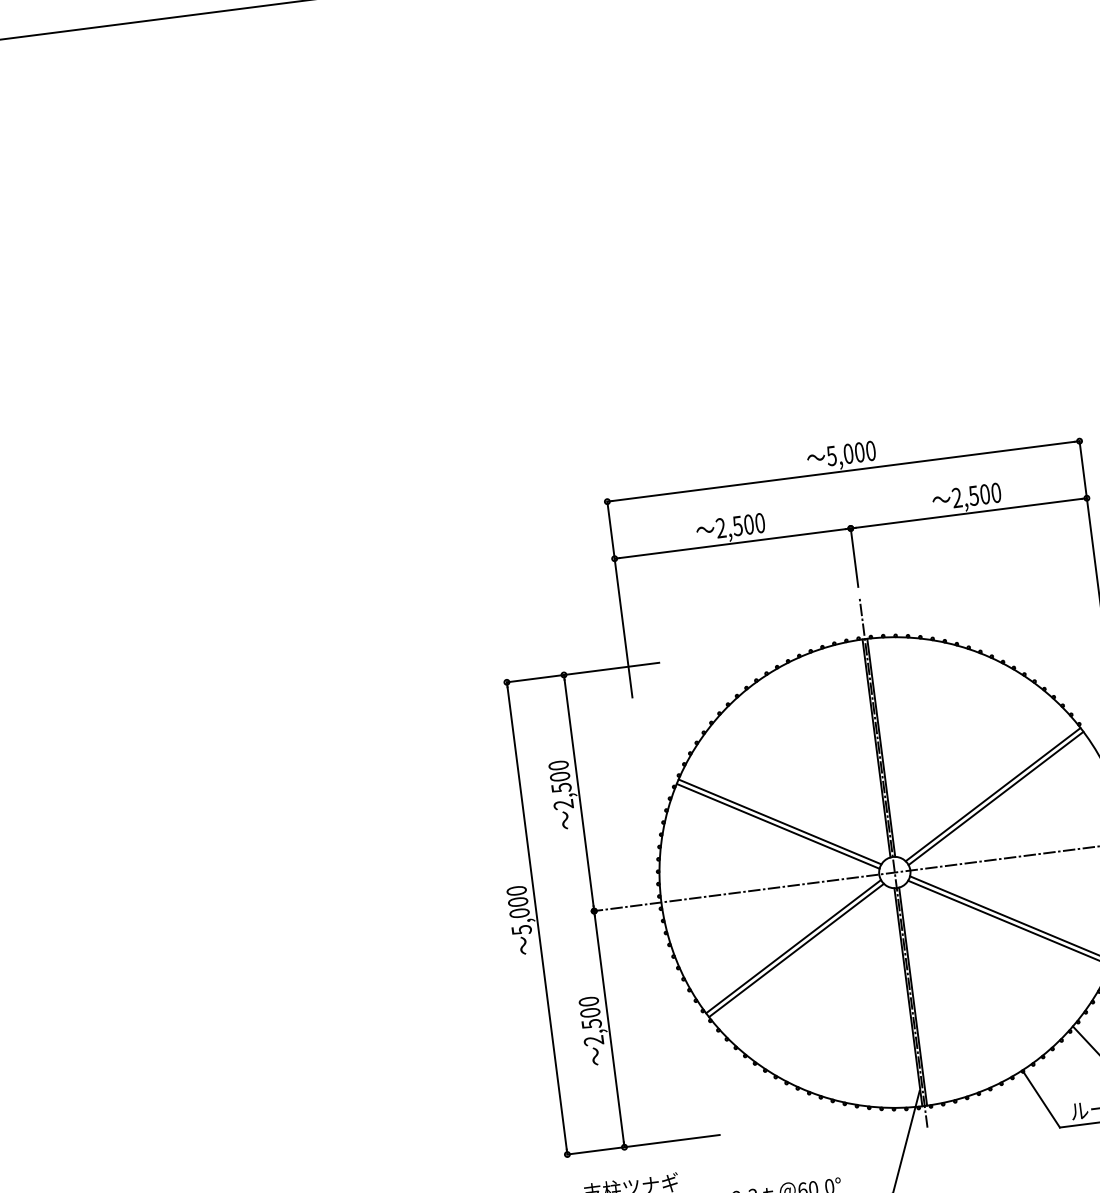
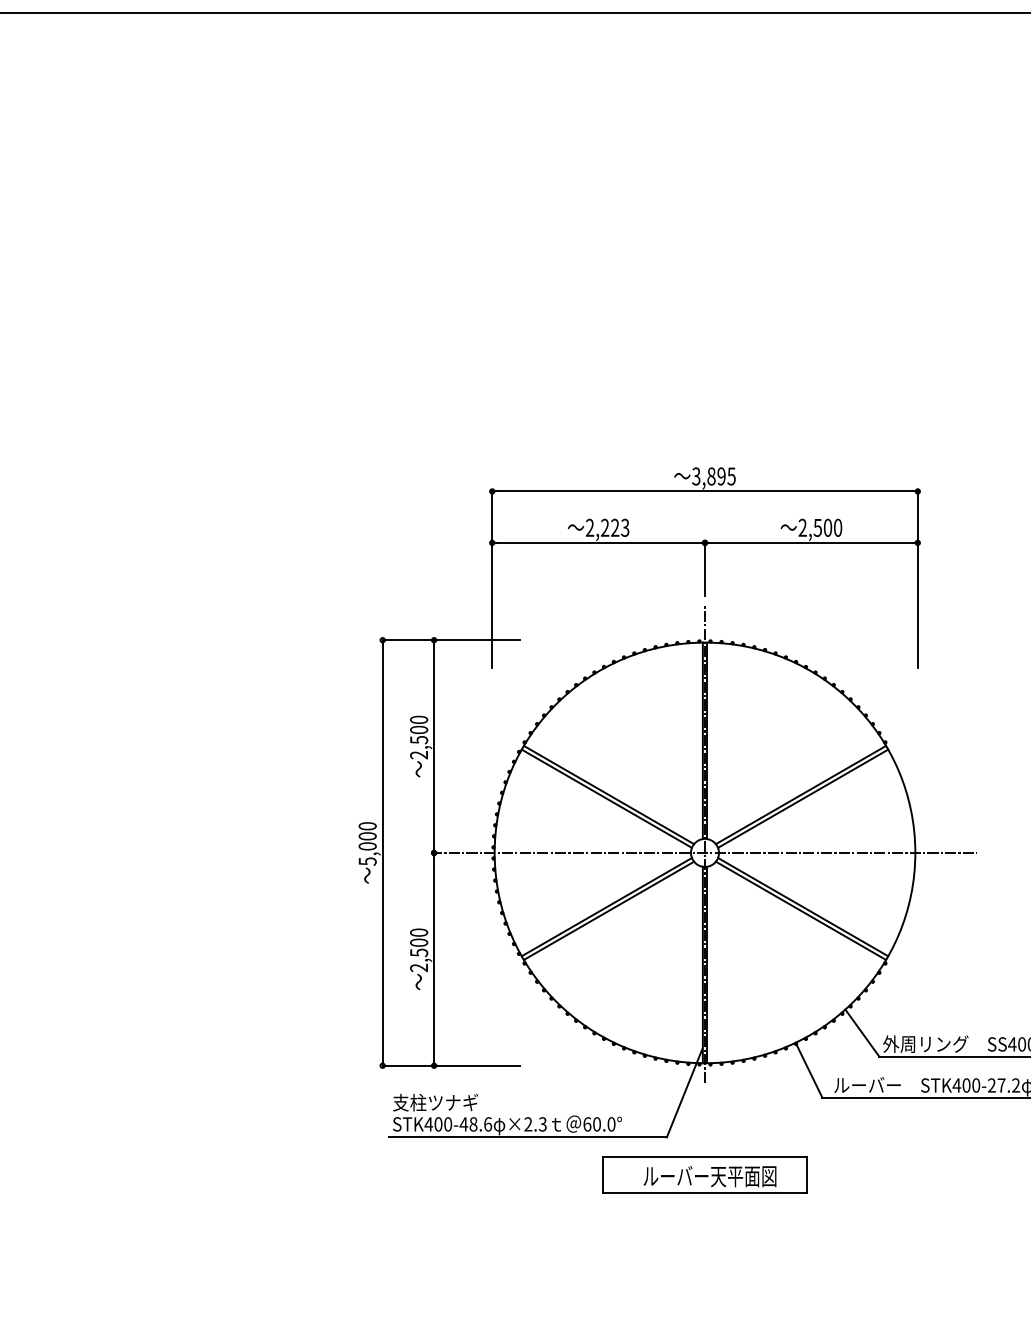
text: (850, 453) -> (713, 476), 5,000 -> 3,895
text: (748, 524) -> (614, 527), 2,500 -> 2,223

